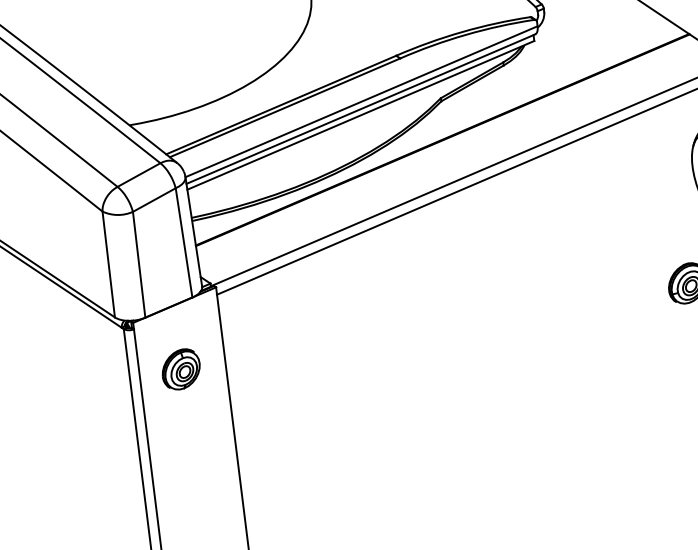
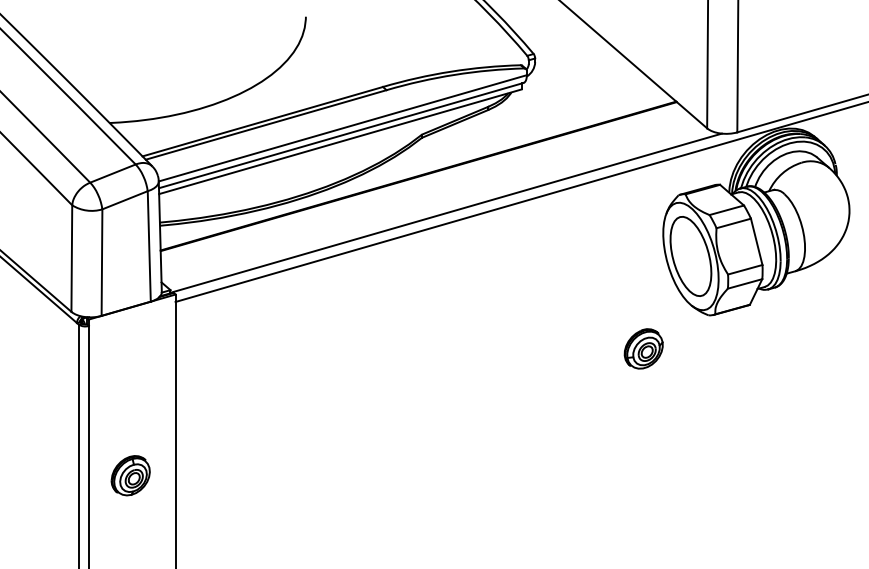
part: (180, 369) -> (130, 475), moved

